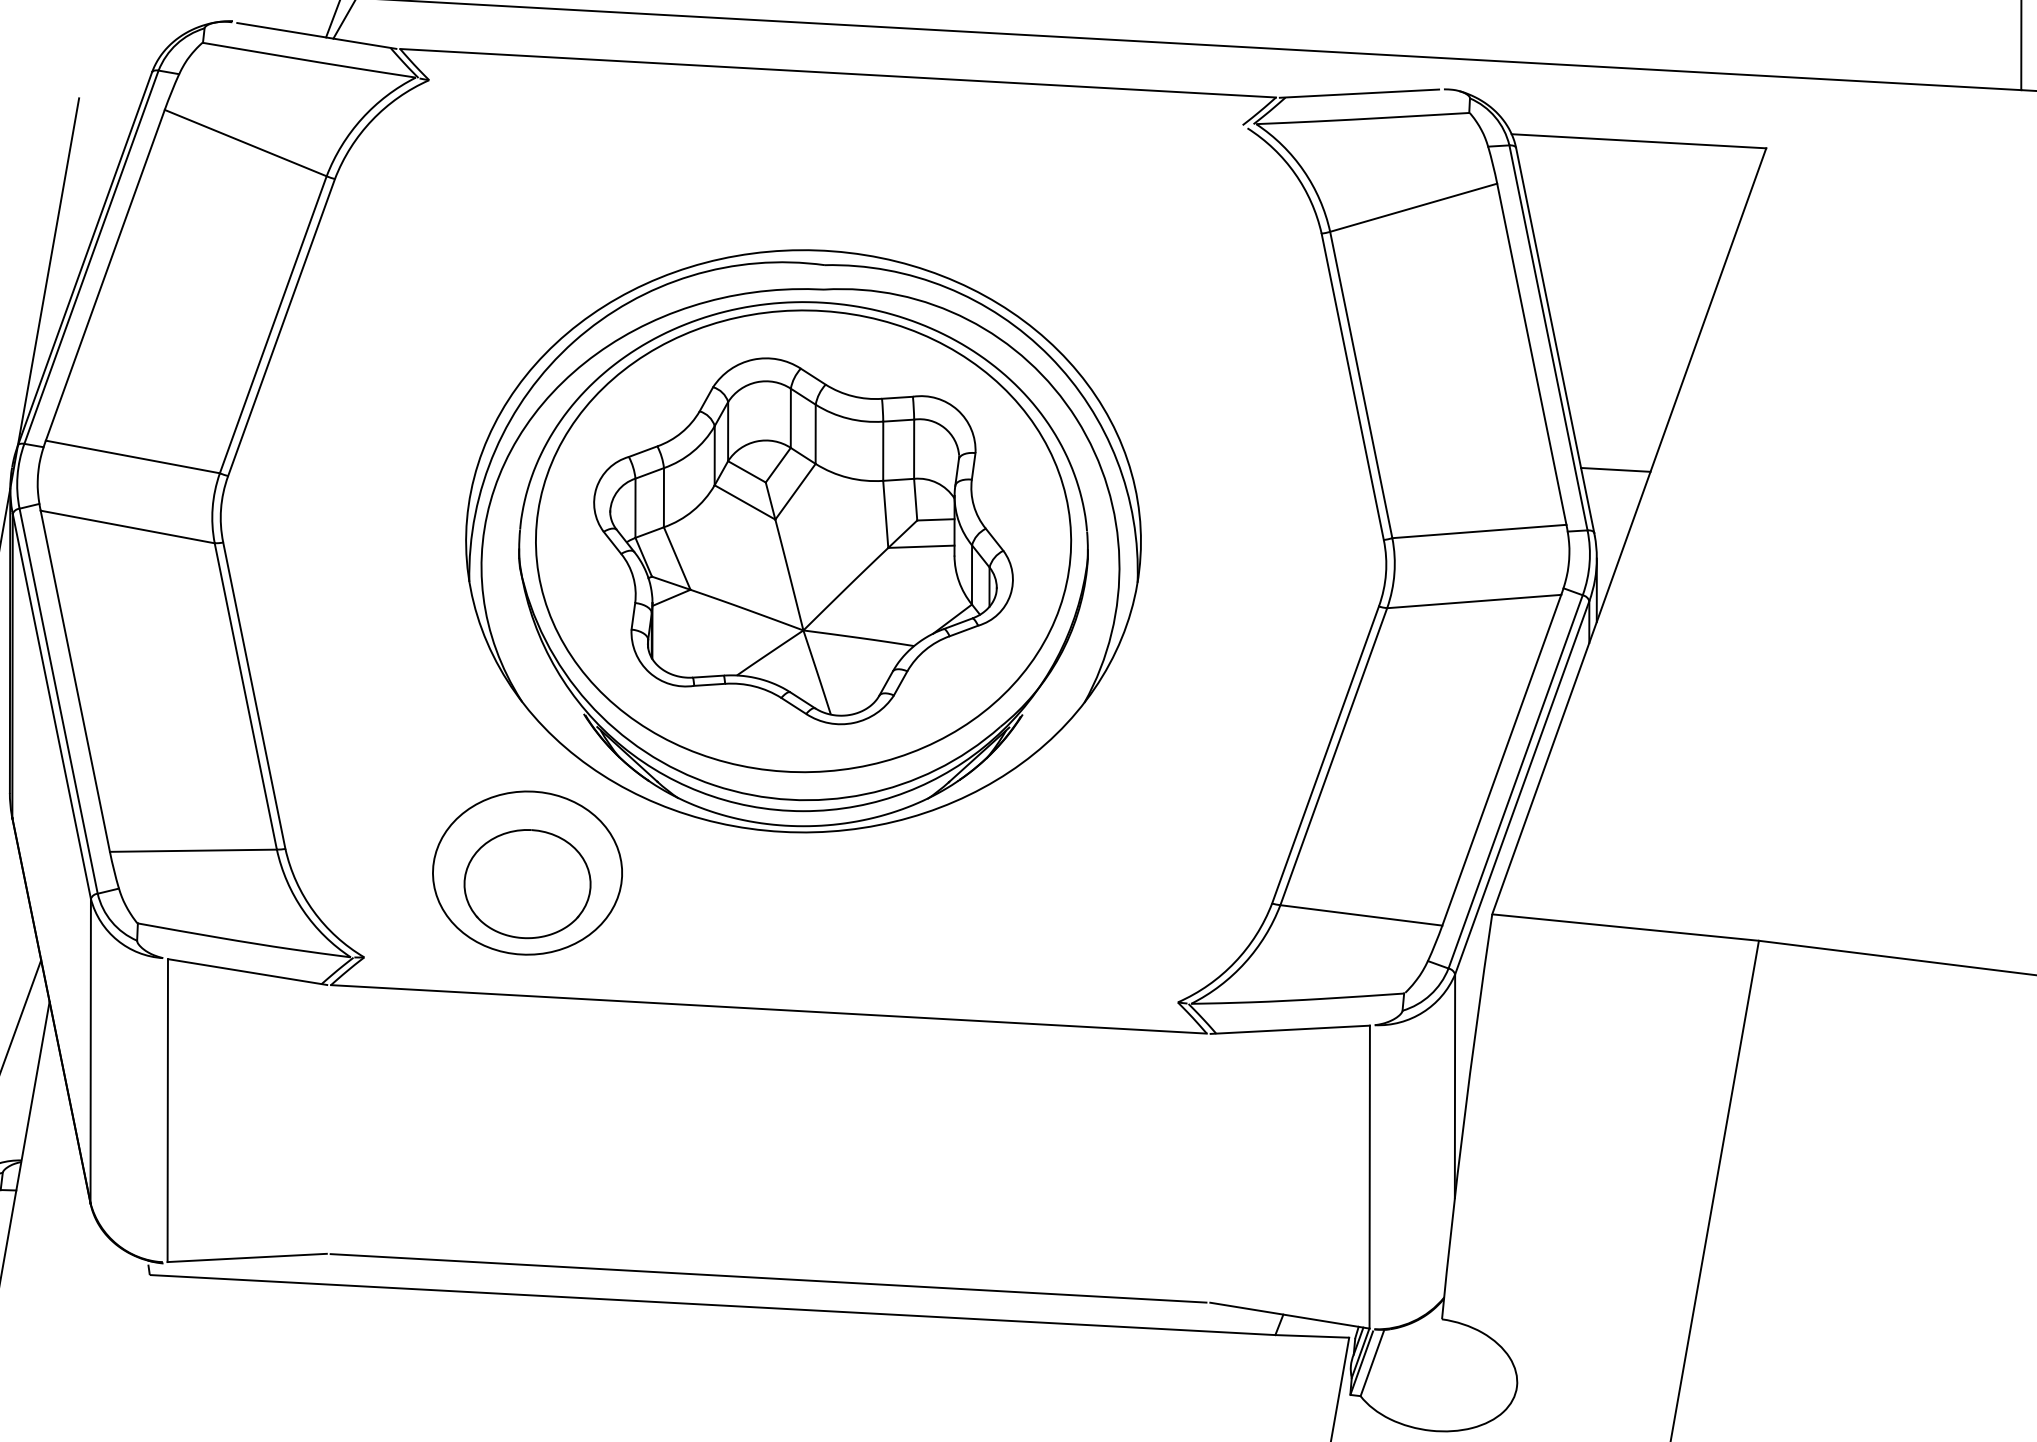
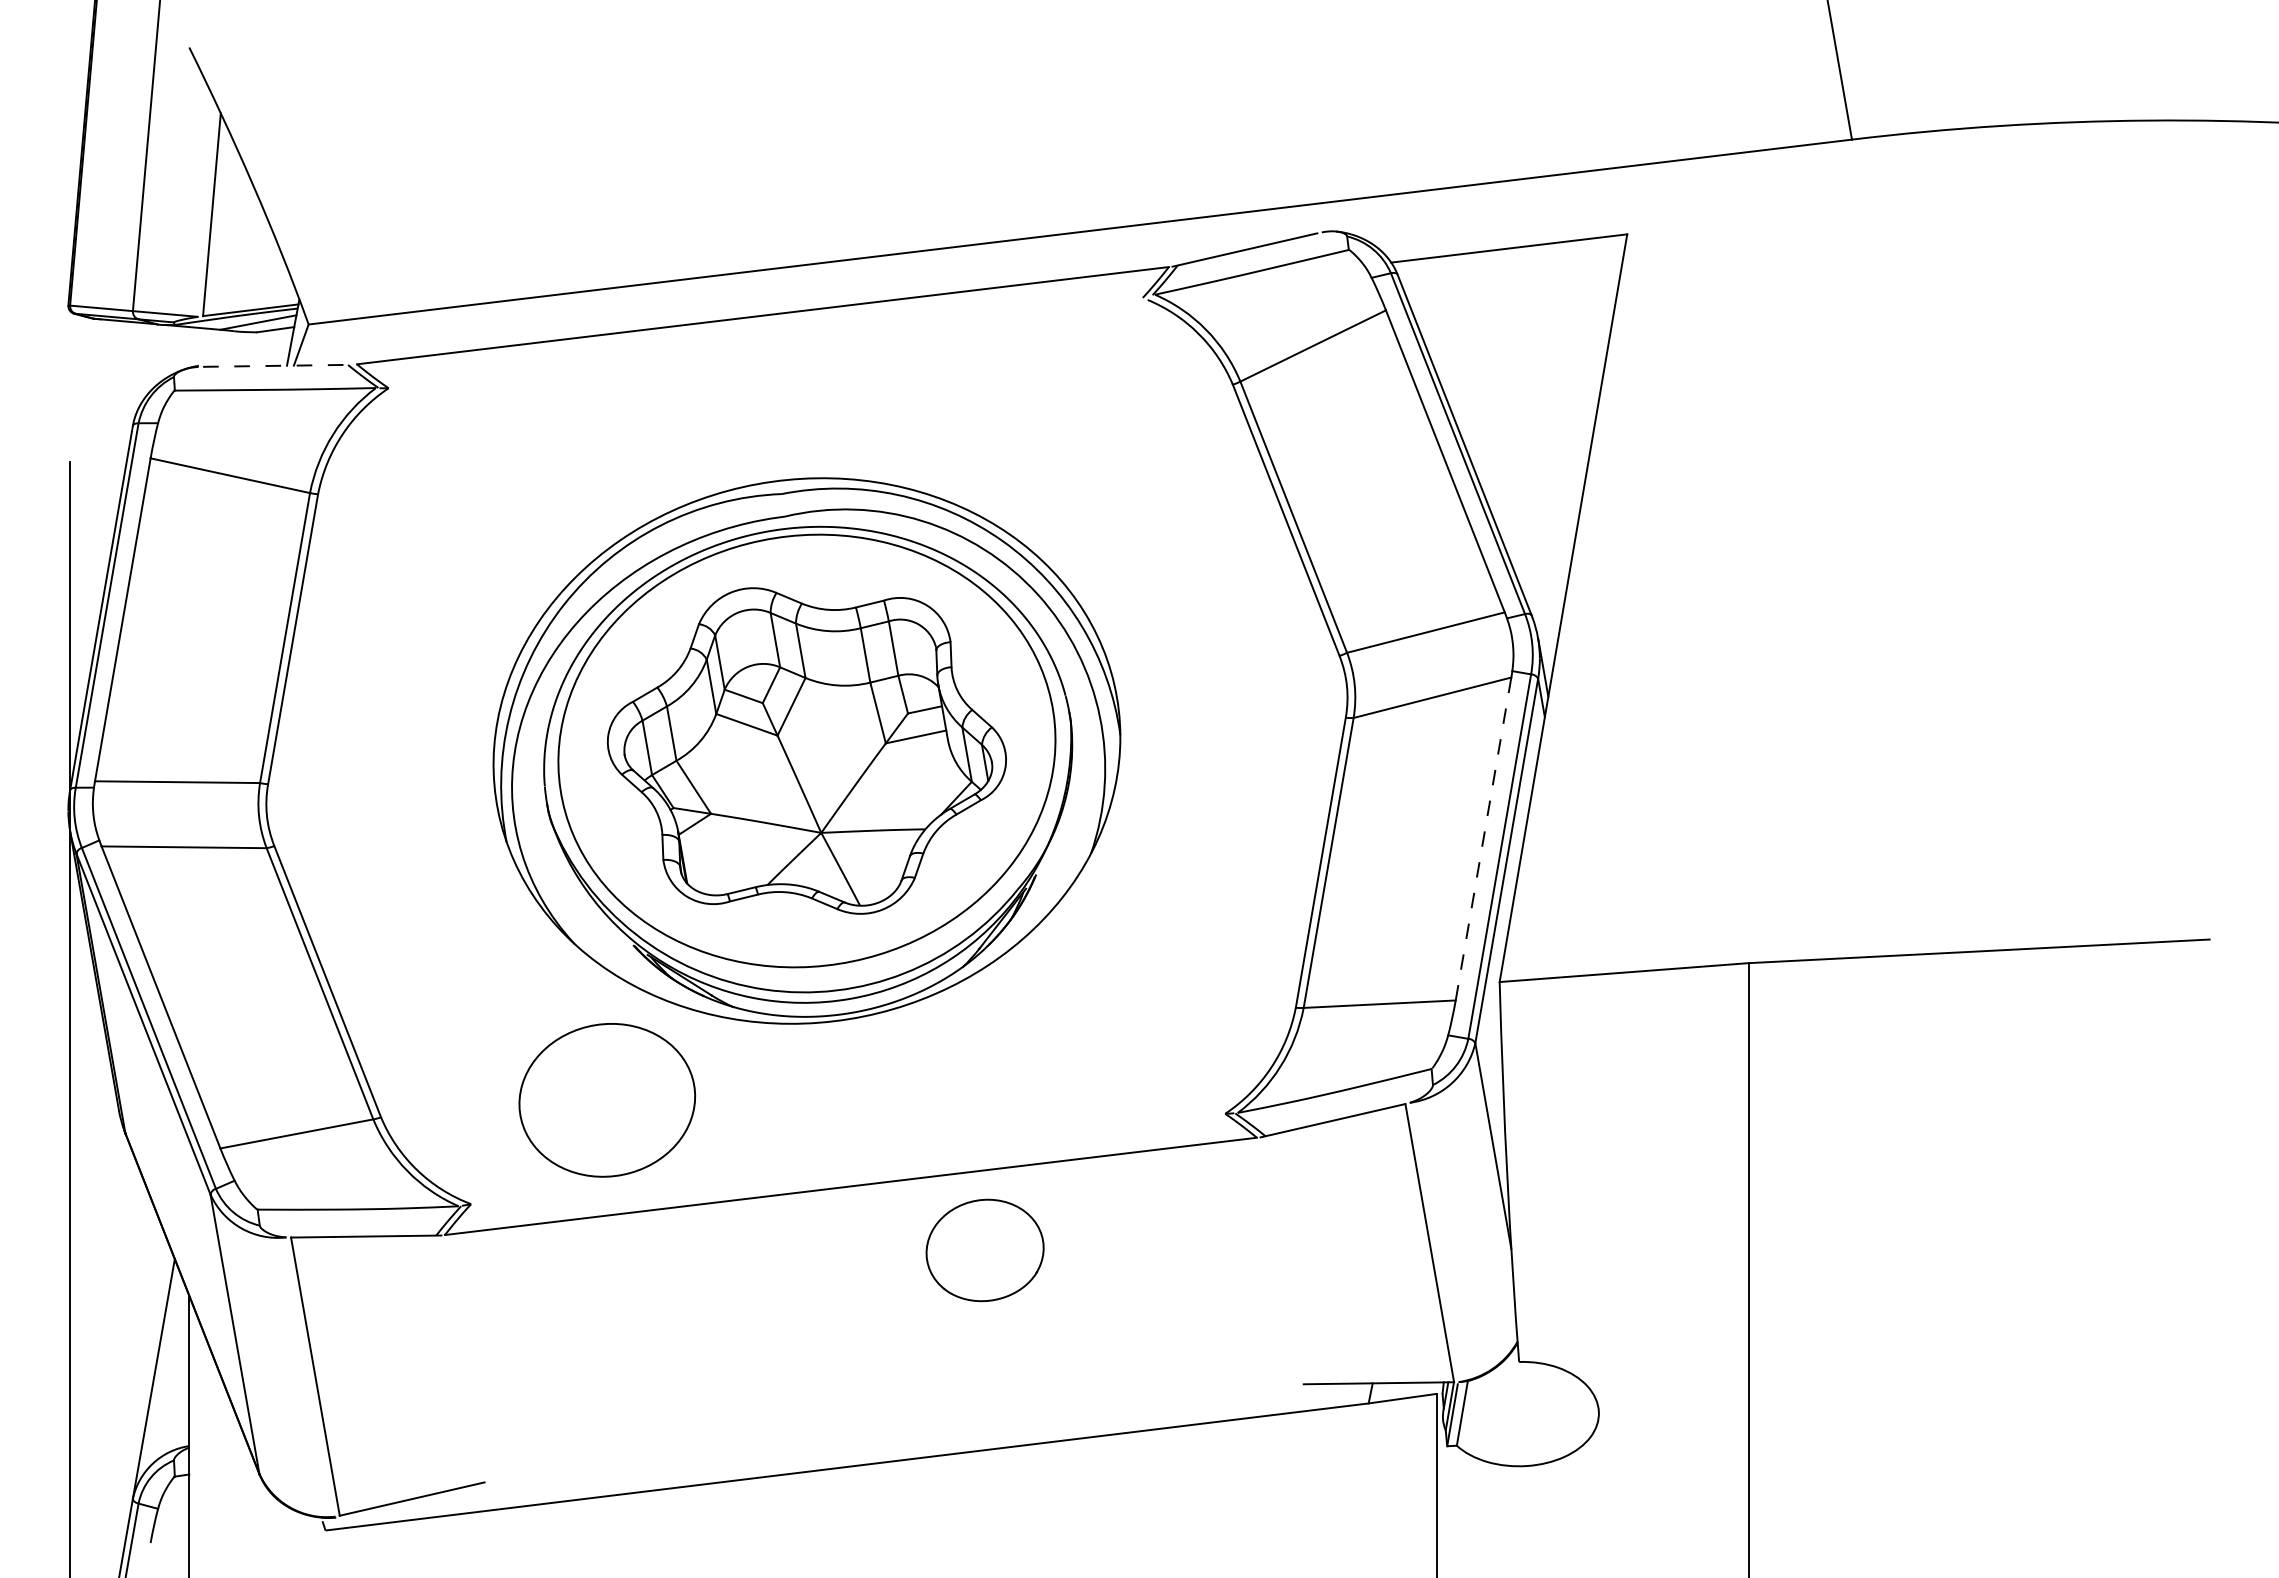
line: (317, 35) -> (278, 365), solid -> dashed
line: (1615, 469) -> (1540, 553), removed
line: (1501, 760) -> (1483, 839), solid -> dashed
part: (526, 884) -> (984, 1250), moved
line: (768, 1278) -> (894, 1433), removed

